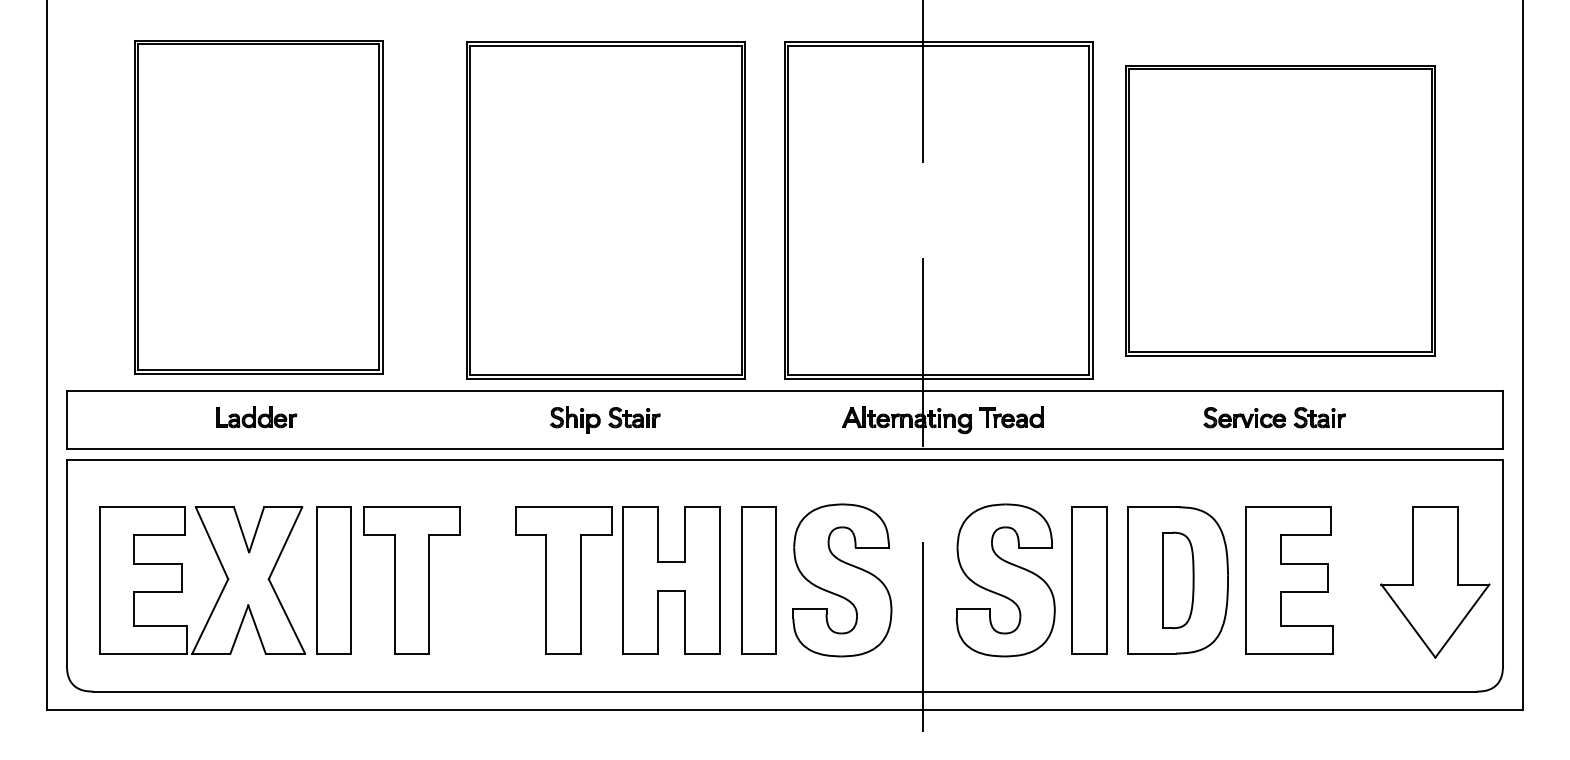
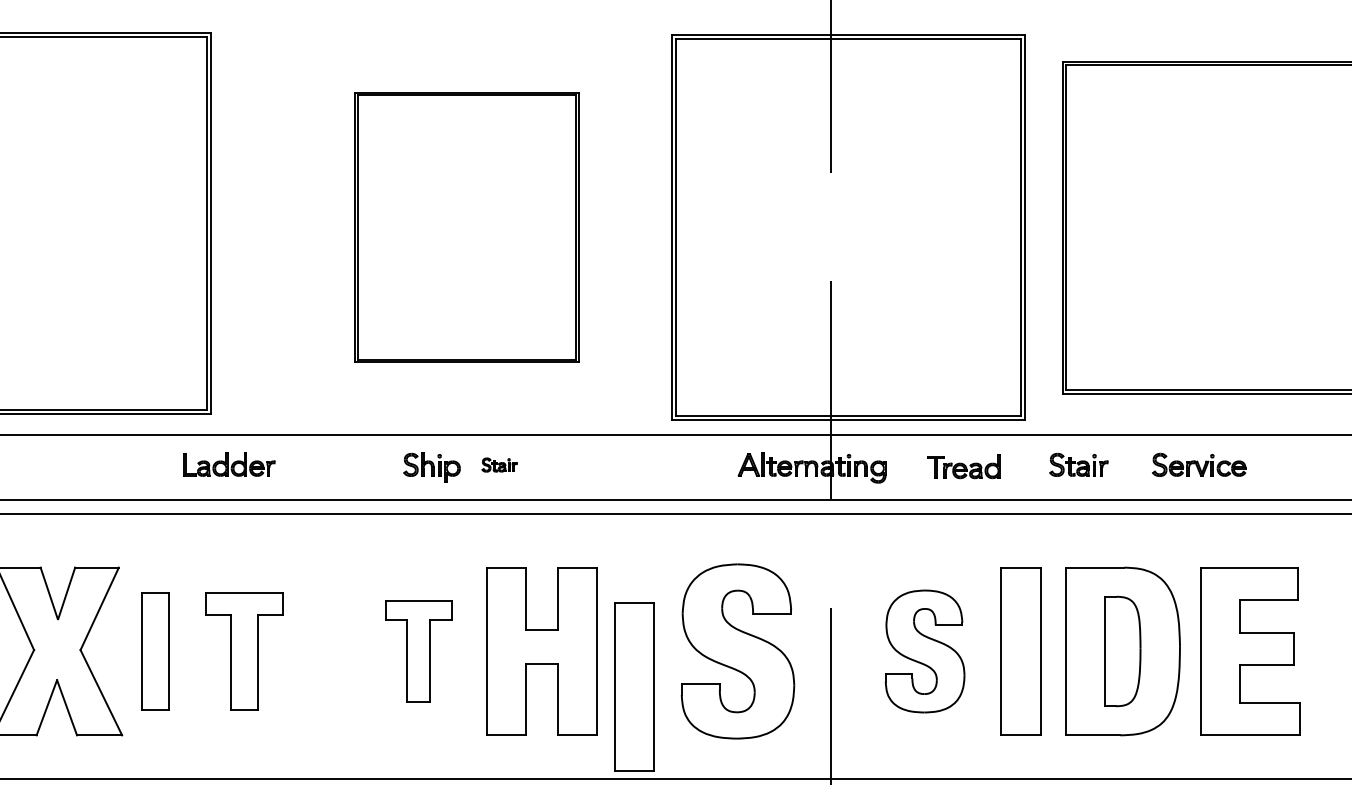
part: (605, 210) -> (466, 227), size x0.7
part: (256, 417) -> (229, 464), moved
part: (634, 417) -> (499, 464), size x0.6
part: (1011, 417) -> (963, 467), moved
part: (1319, 417) -> (1078, 464), moved
part: (333, 580) -> (154, 651), size x0.7
part: (411, 580) -> (244, 651), size x0.7
part: (563, 580) -> (418, 651), size x0.6
part: (758, 580) -> (633, 687), moved
part: (1005, 580) -> (924, 651), size x0.7

